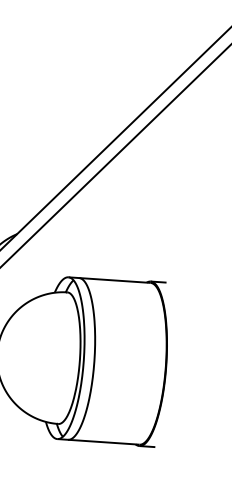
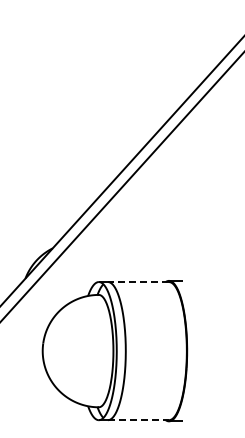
line: (114, 280) -> (138, 282), solid -> dashed
line: (103, 442) -> (138, 420), solid -> dashed

